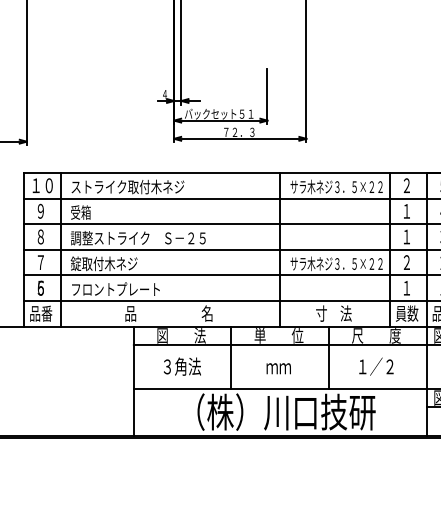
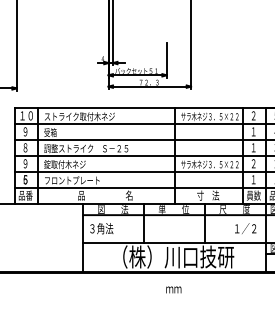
text: (40, 262) -> (25, 163), ７ -> ９
text: (181, 366) -> (101, 228), moved
text: (376, 366) -> (245, 228), moved
text: (278, 368) -> (173, 289), moved

